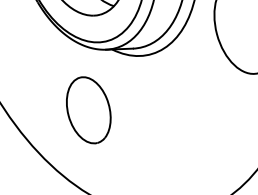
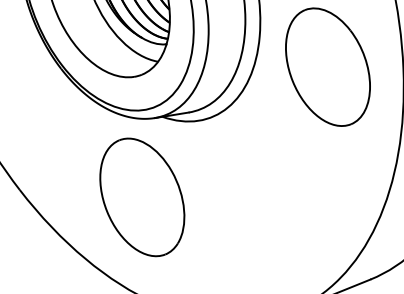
part: (88, 110) -> (142, 197), size x1.43

